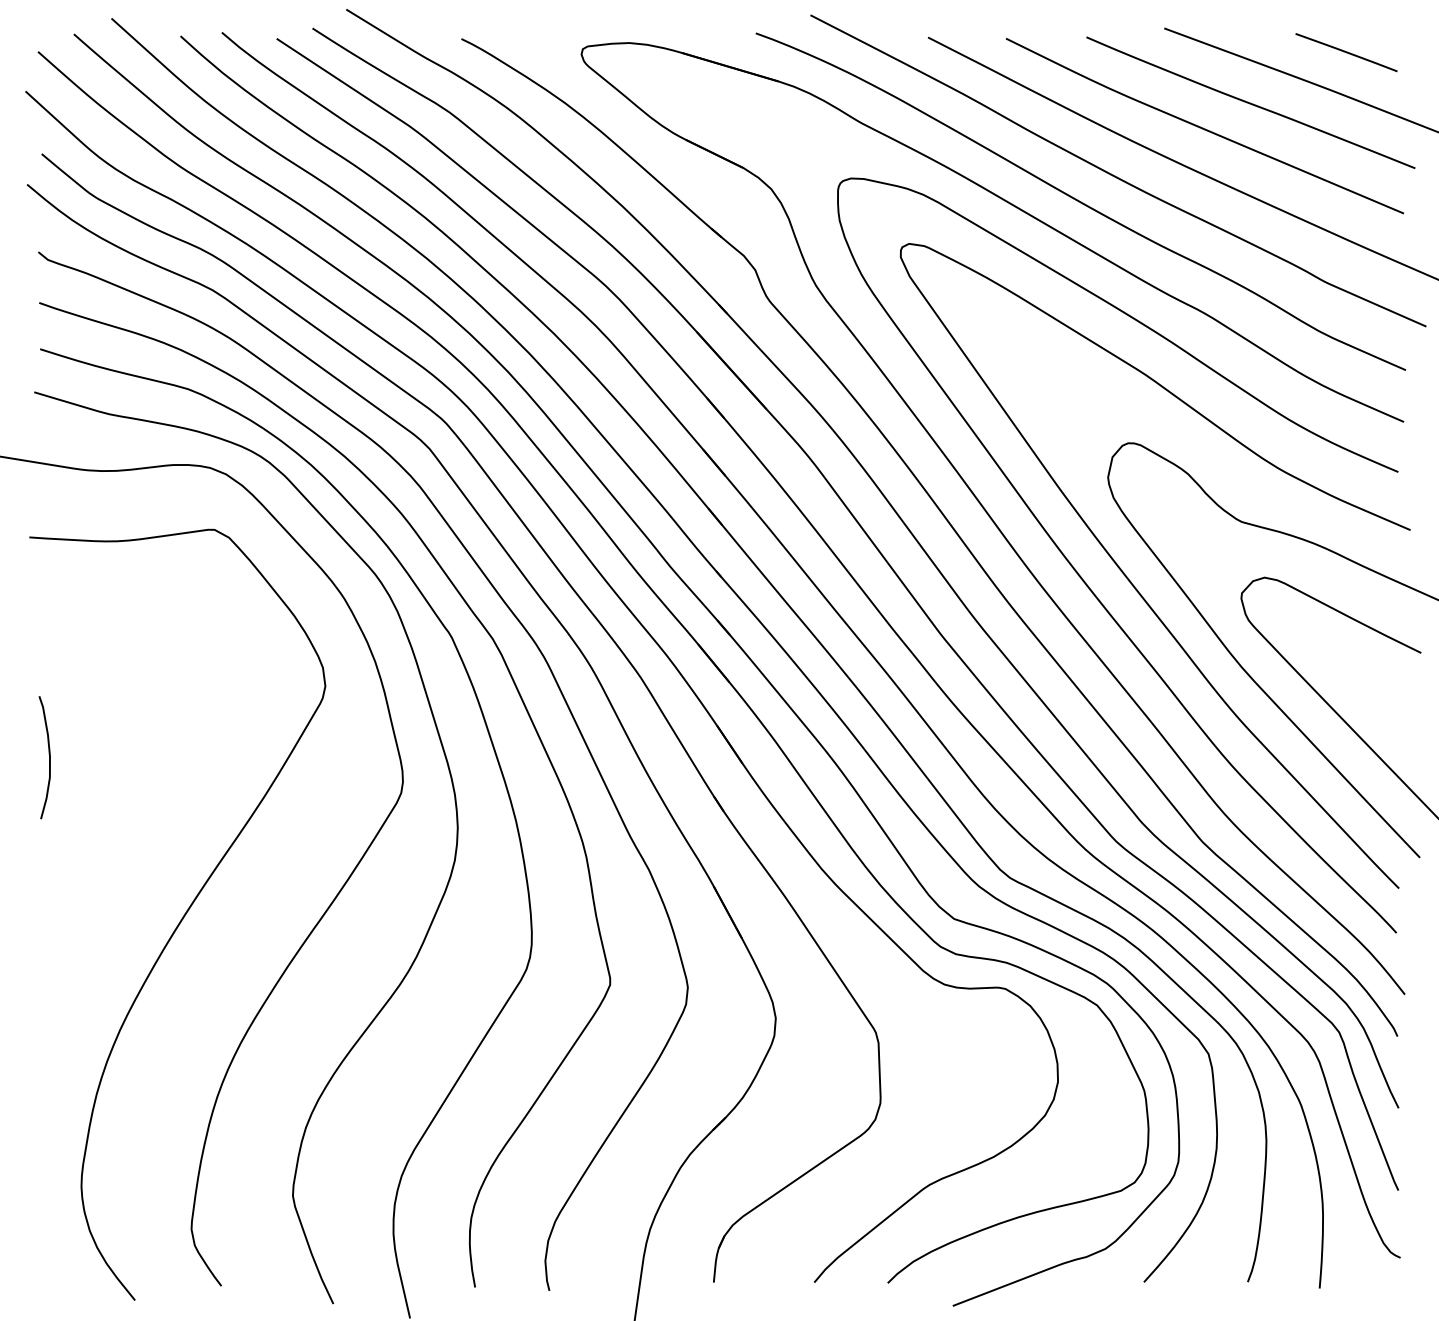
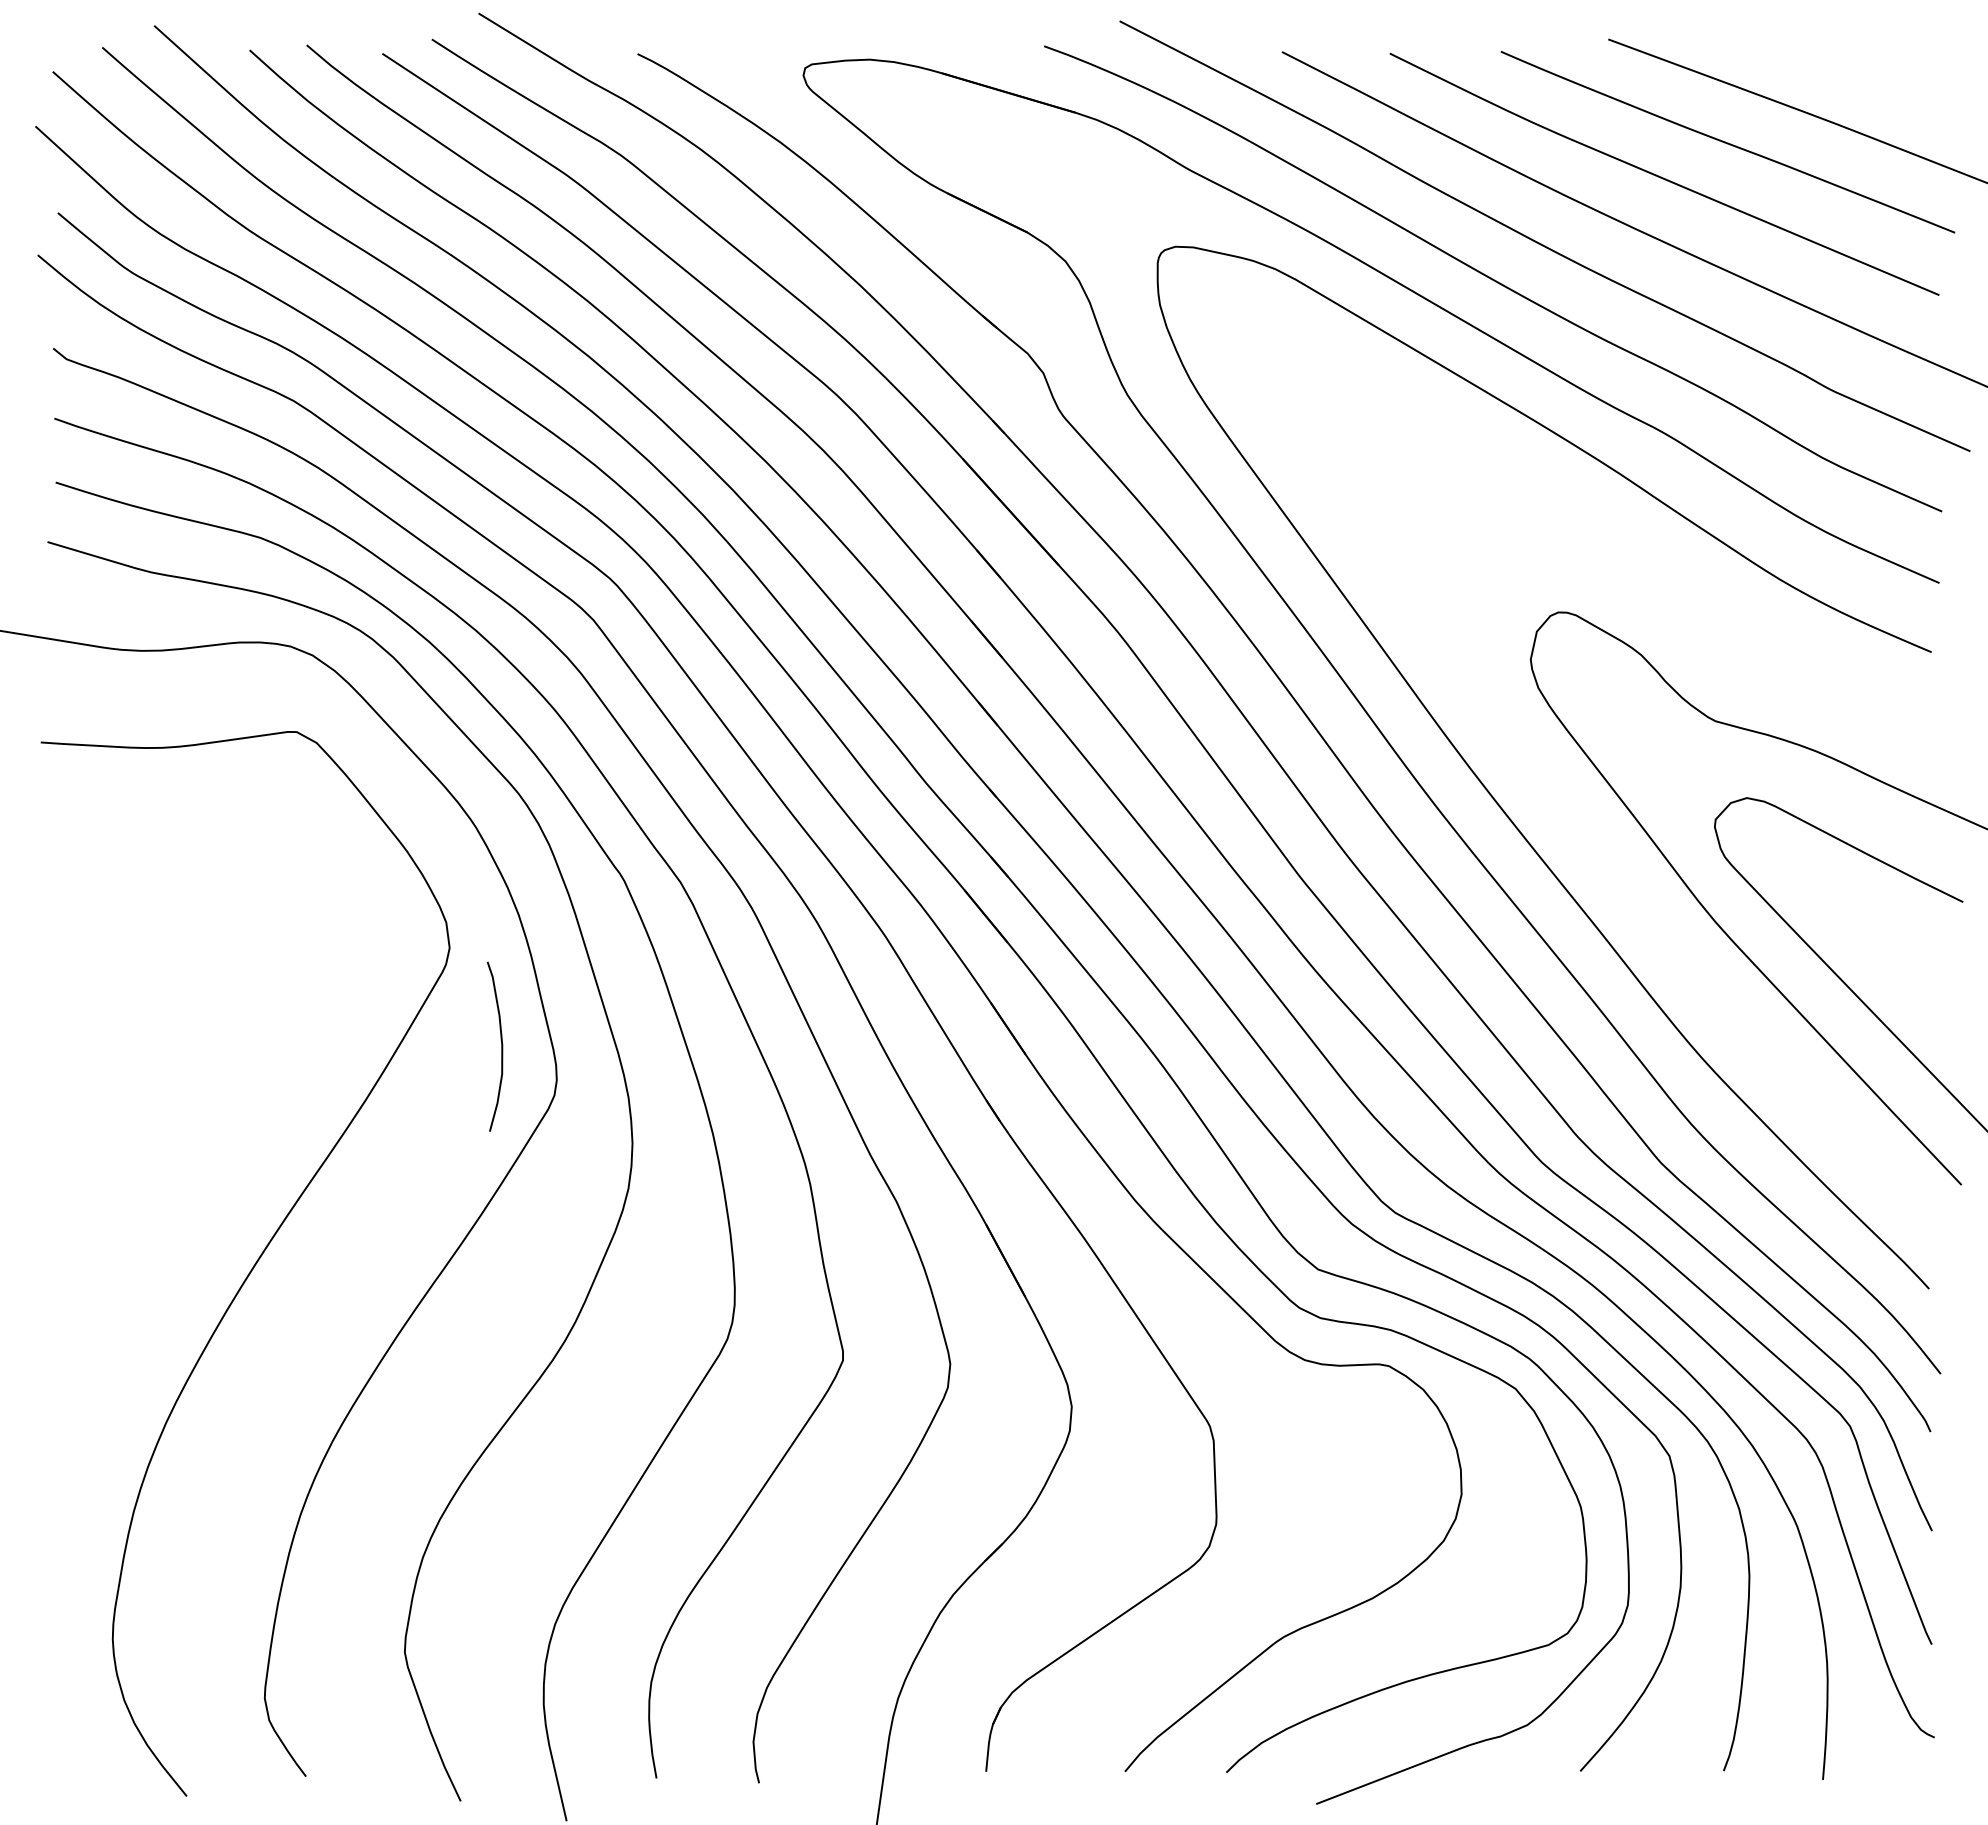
line: (1346, 52) -> (1859, 72), removed
curve: (1133, 585) -> (1566, 808), removed
curve: (49, 757) -> (501, 1046), moved

